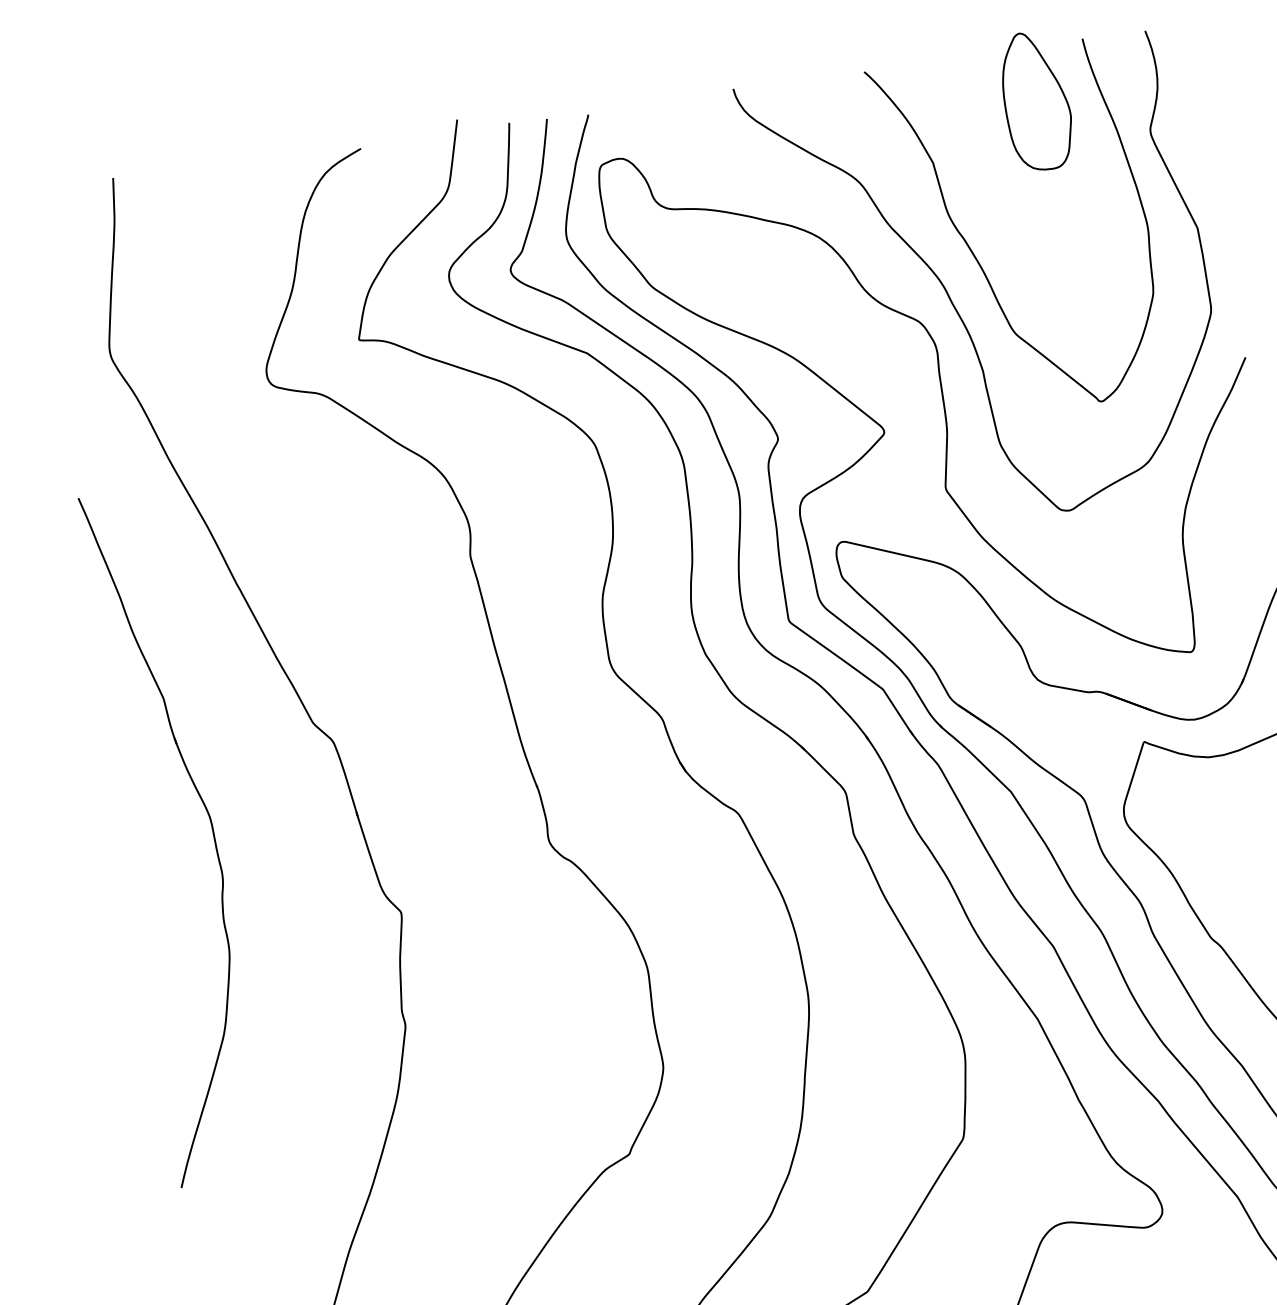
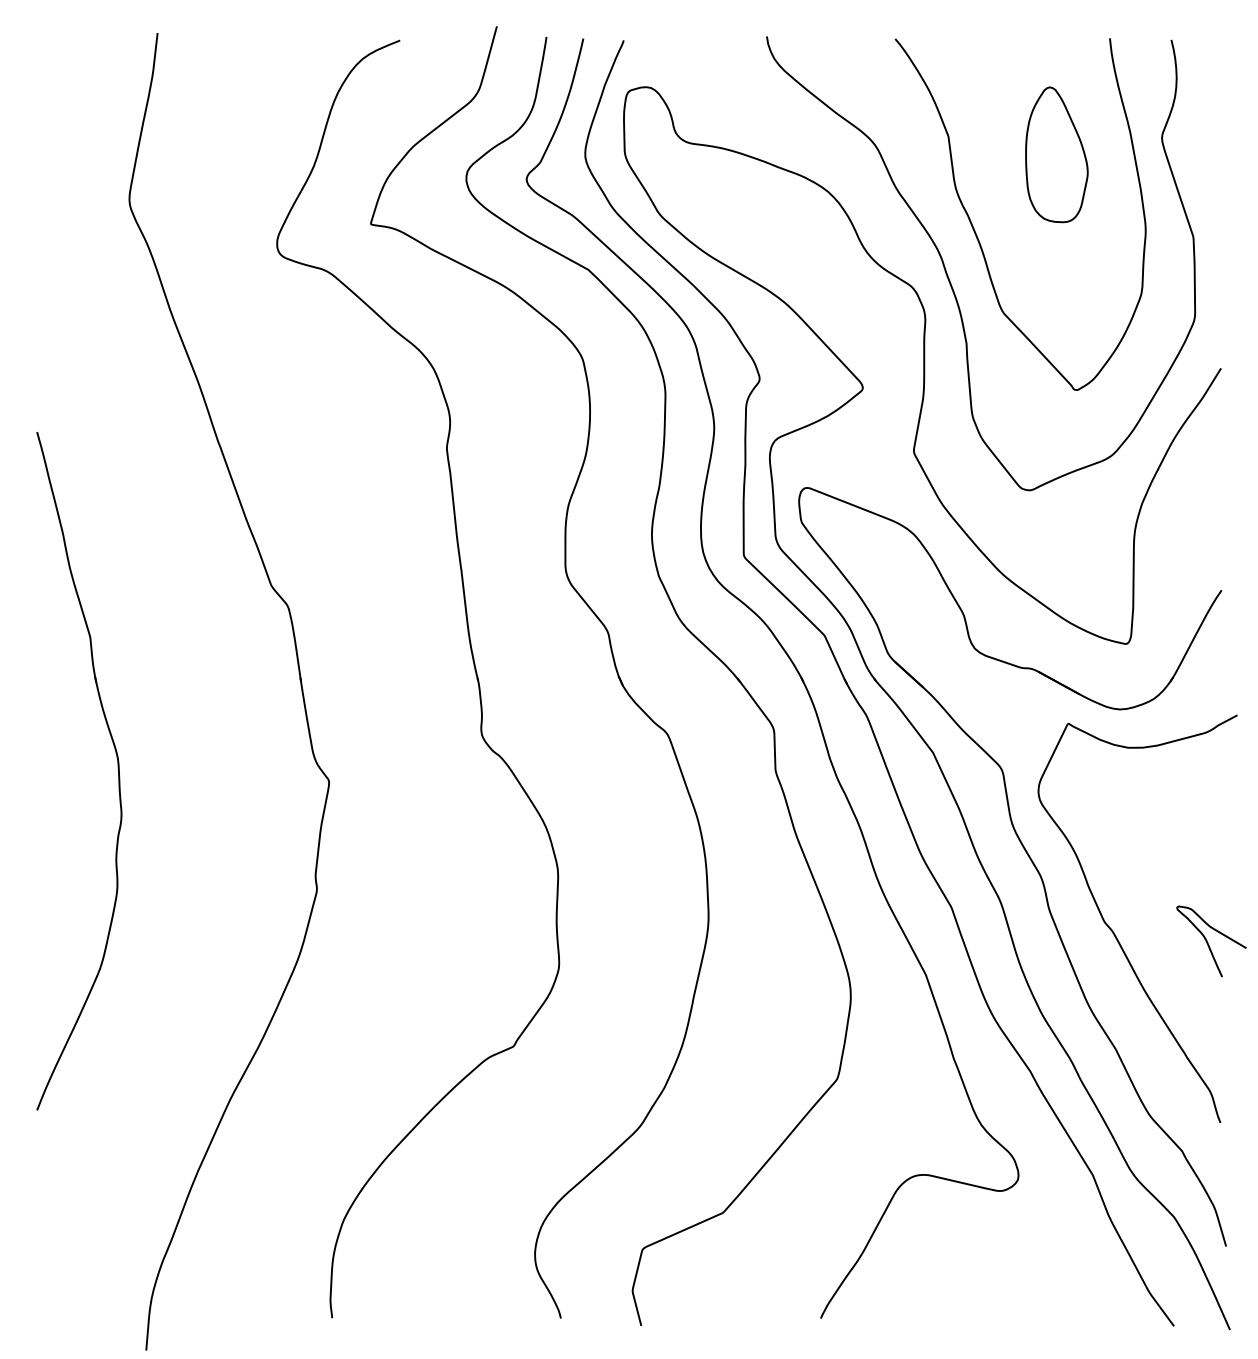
part: (1036, 100) -> (1056, 154), moved
part: (211, 828) -> (117, 768), moved

